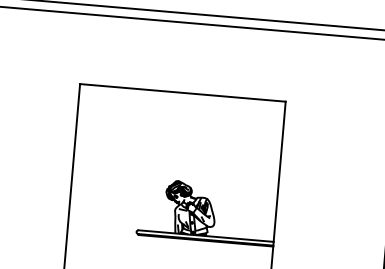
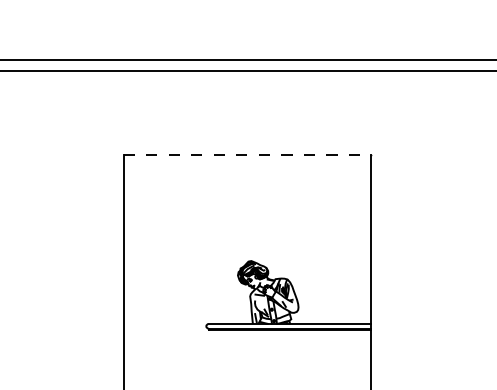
line: (182, 93) -> (247, 155), solid -> dashed

